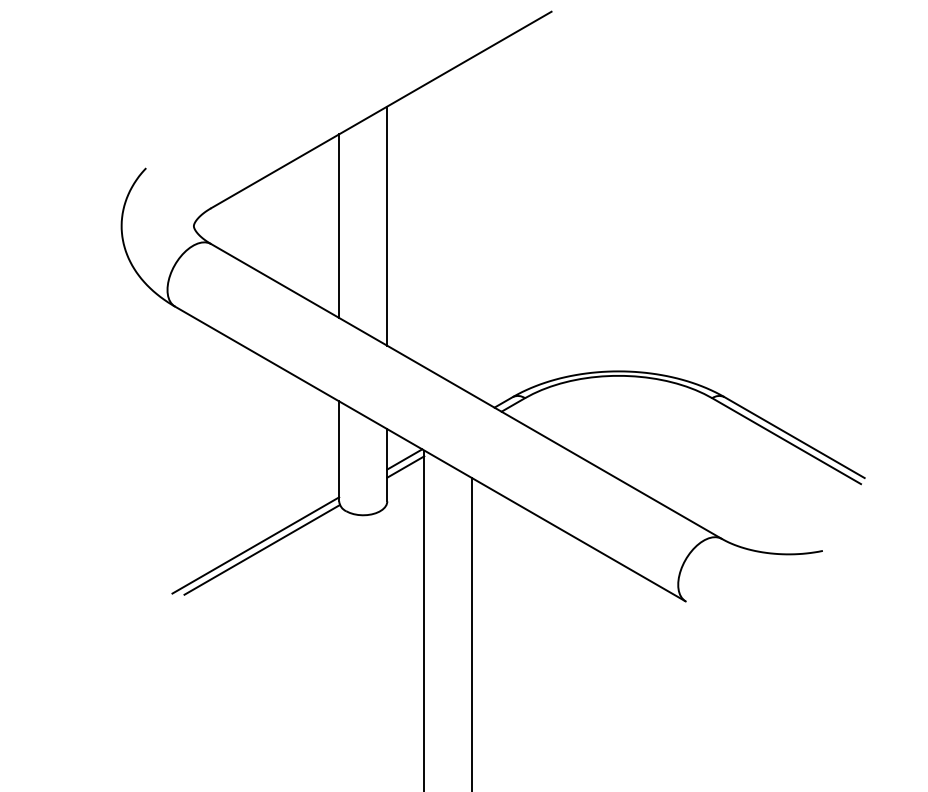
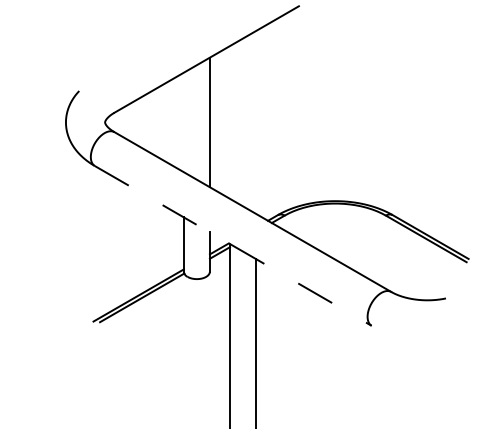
line: (338, 226) -> (183, 122), removed
line: (430, 453) -> (233, 245), solid -> dashed

